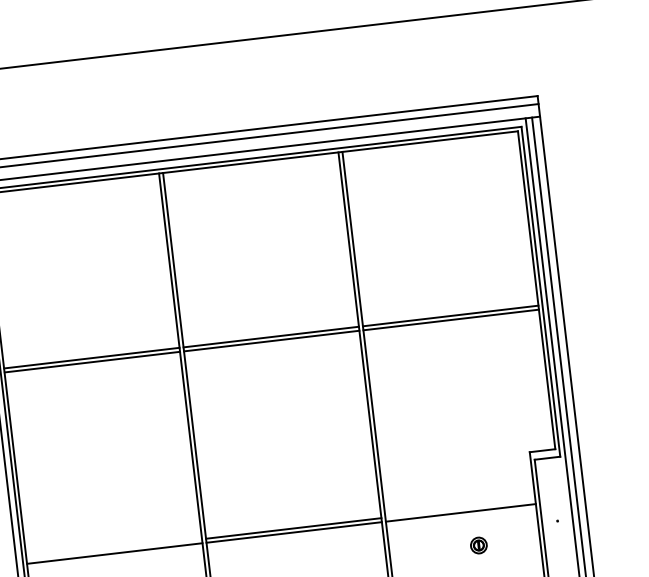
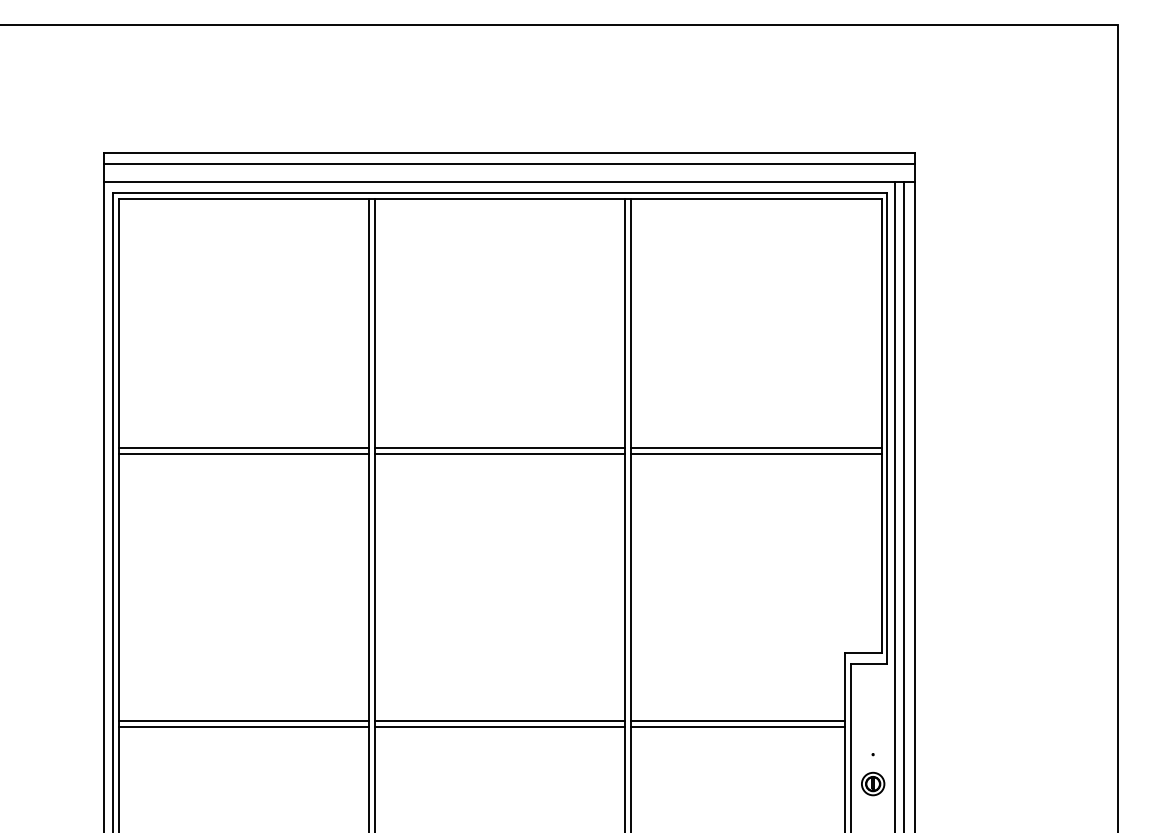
line: (460, 508) -> (738, 721), added
part: (479, 545) -> (873, 783), moved
line: (114, 549) -> (243, 721), added

